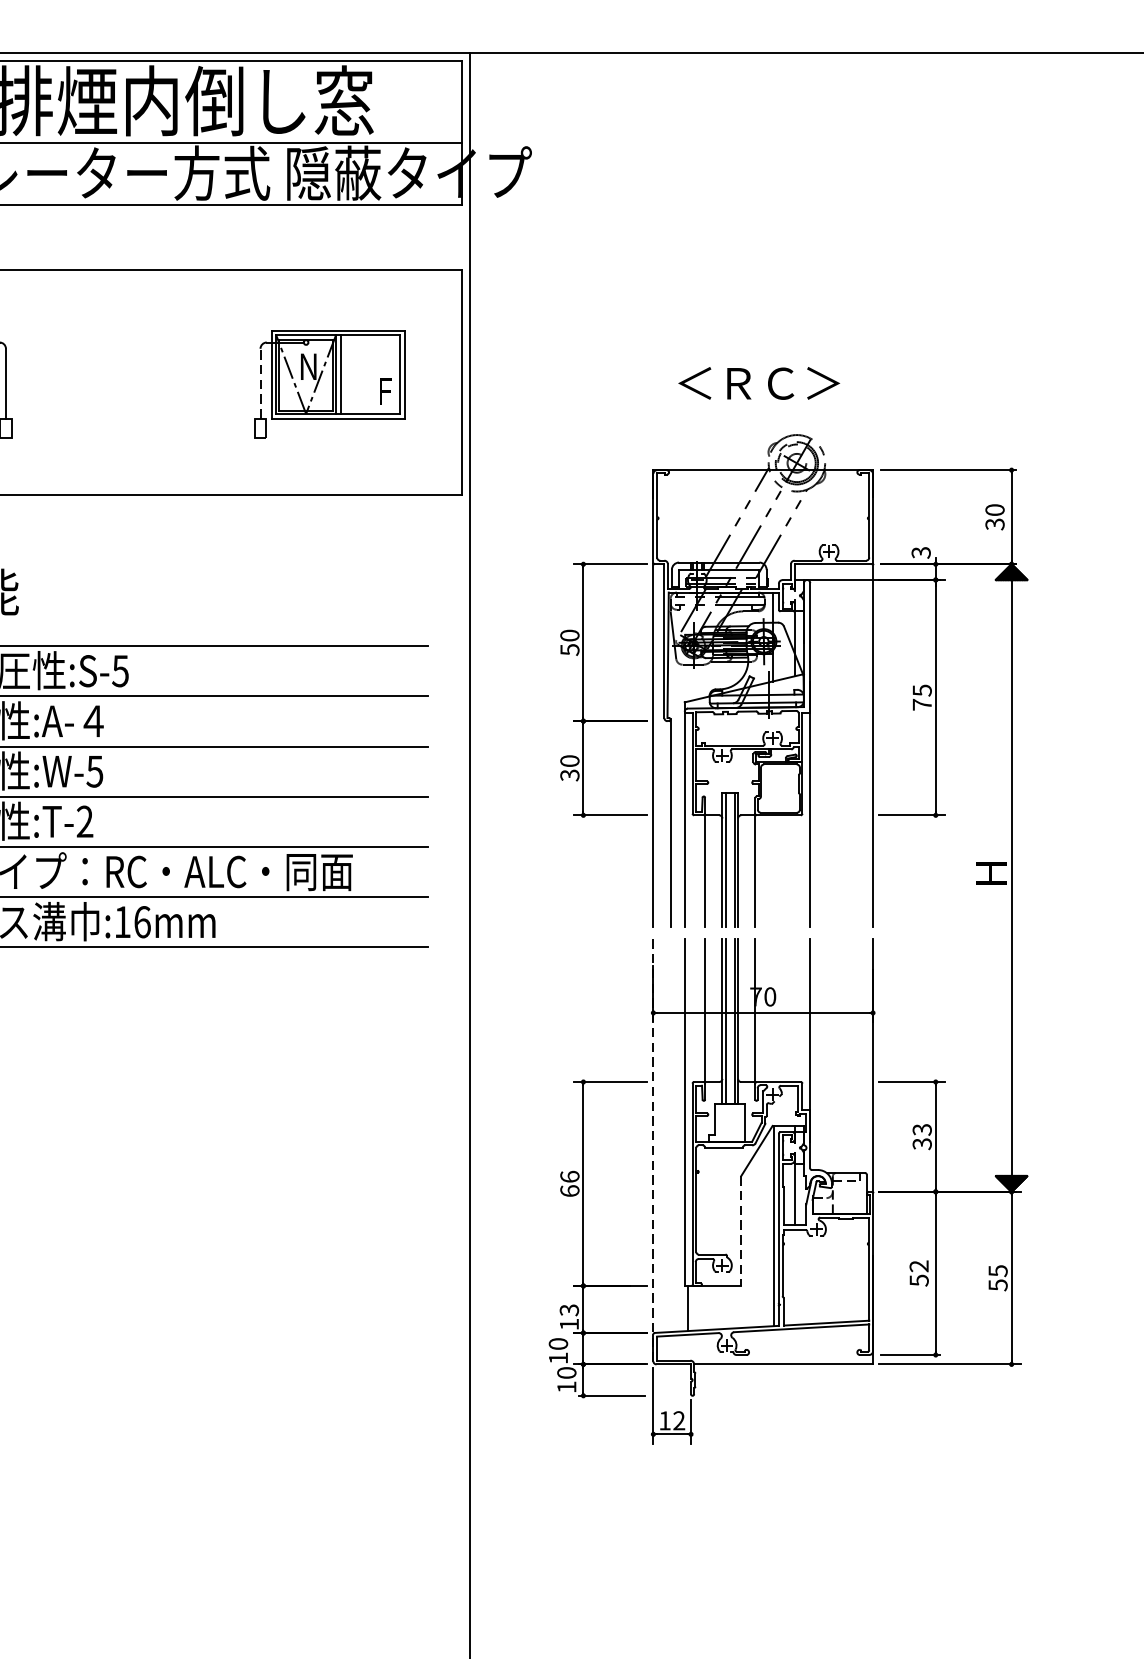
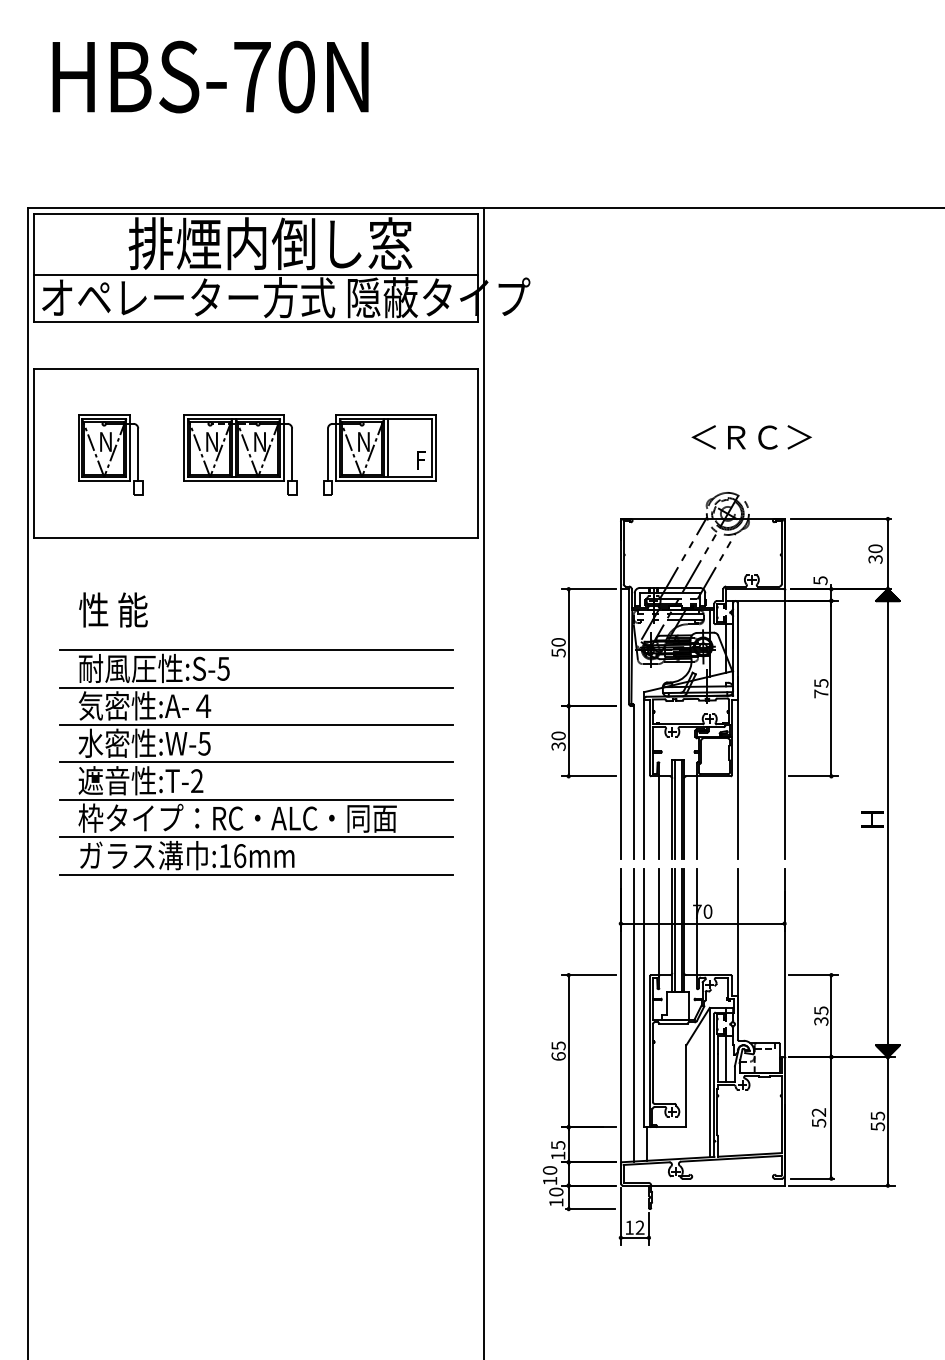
part: (143, 383) -> (240, 454), added
line: (259, 383) -> (327, 454), dashed -> solid
text: (758, 383) -> (751, 437), moved
text: (921, 552) -> (820, 580), 3 -> 5
text: (921, 1129) -> (820, 1010), 33 -> 35
line: (670, 1134) -> (633, 1014), added
line: (652, 1150) -> (620, 1026), dashed -> solid
text: (569, 1176) -> (558, 1045), 66 -> 65
line: (741, 1231) -> (686, 1086), dashed -> solid
text: (568, 1310) -> (557, 1145), 13 -> 15

